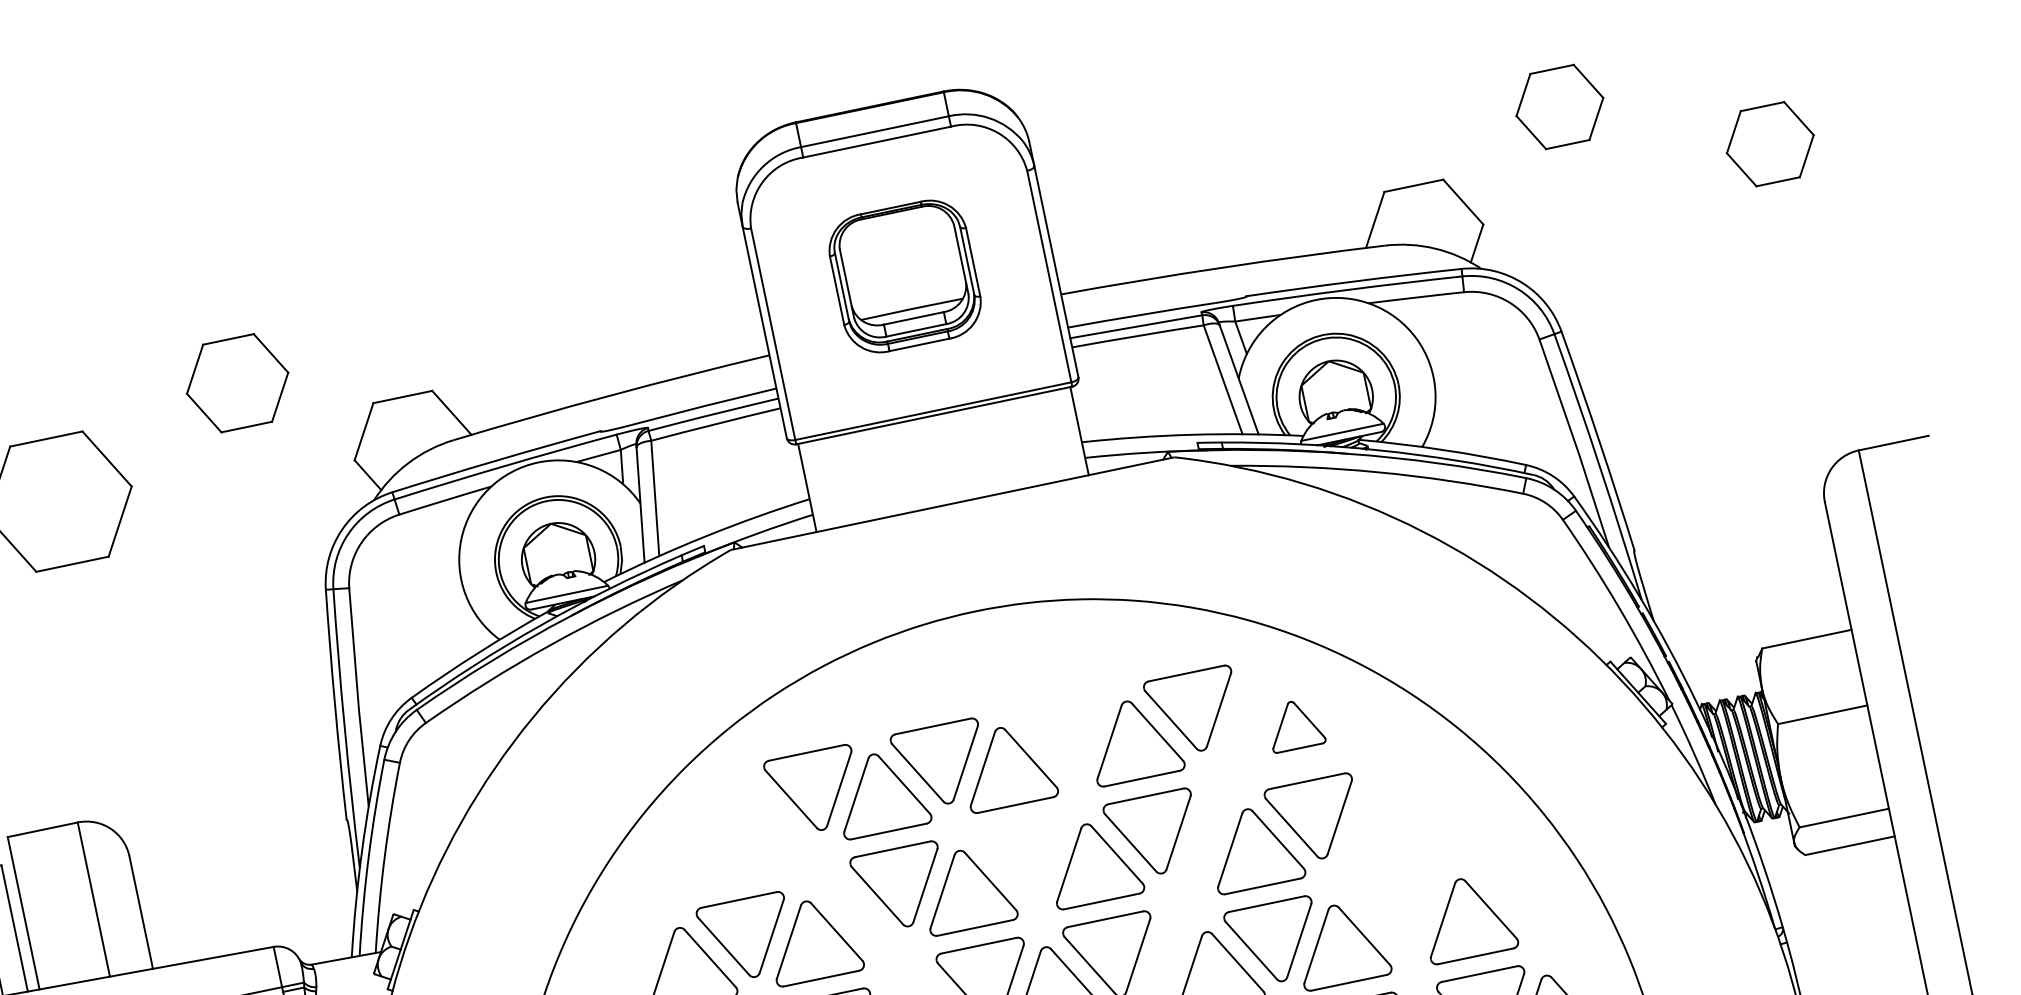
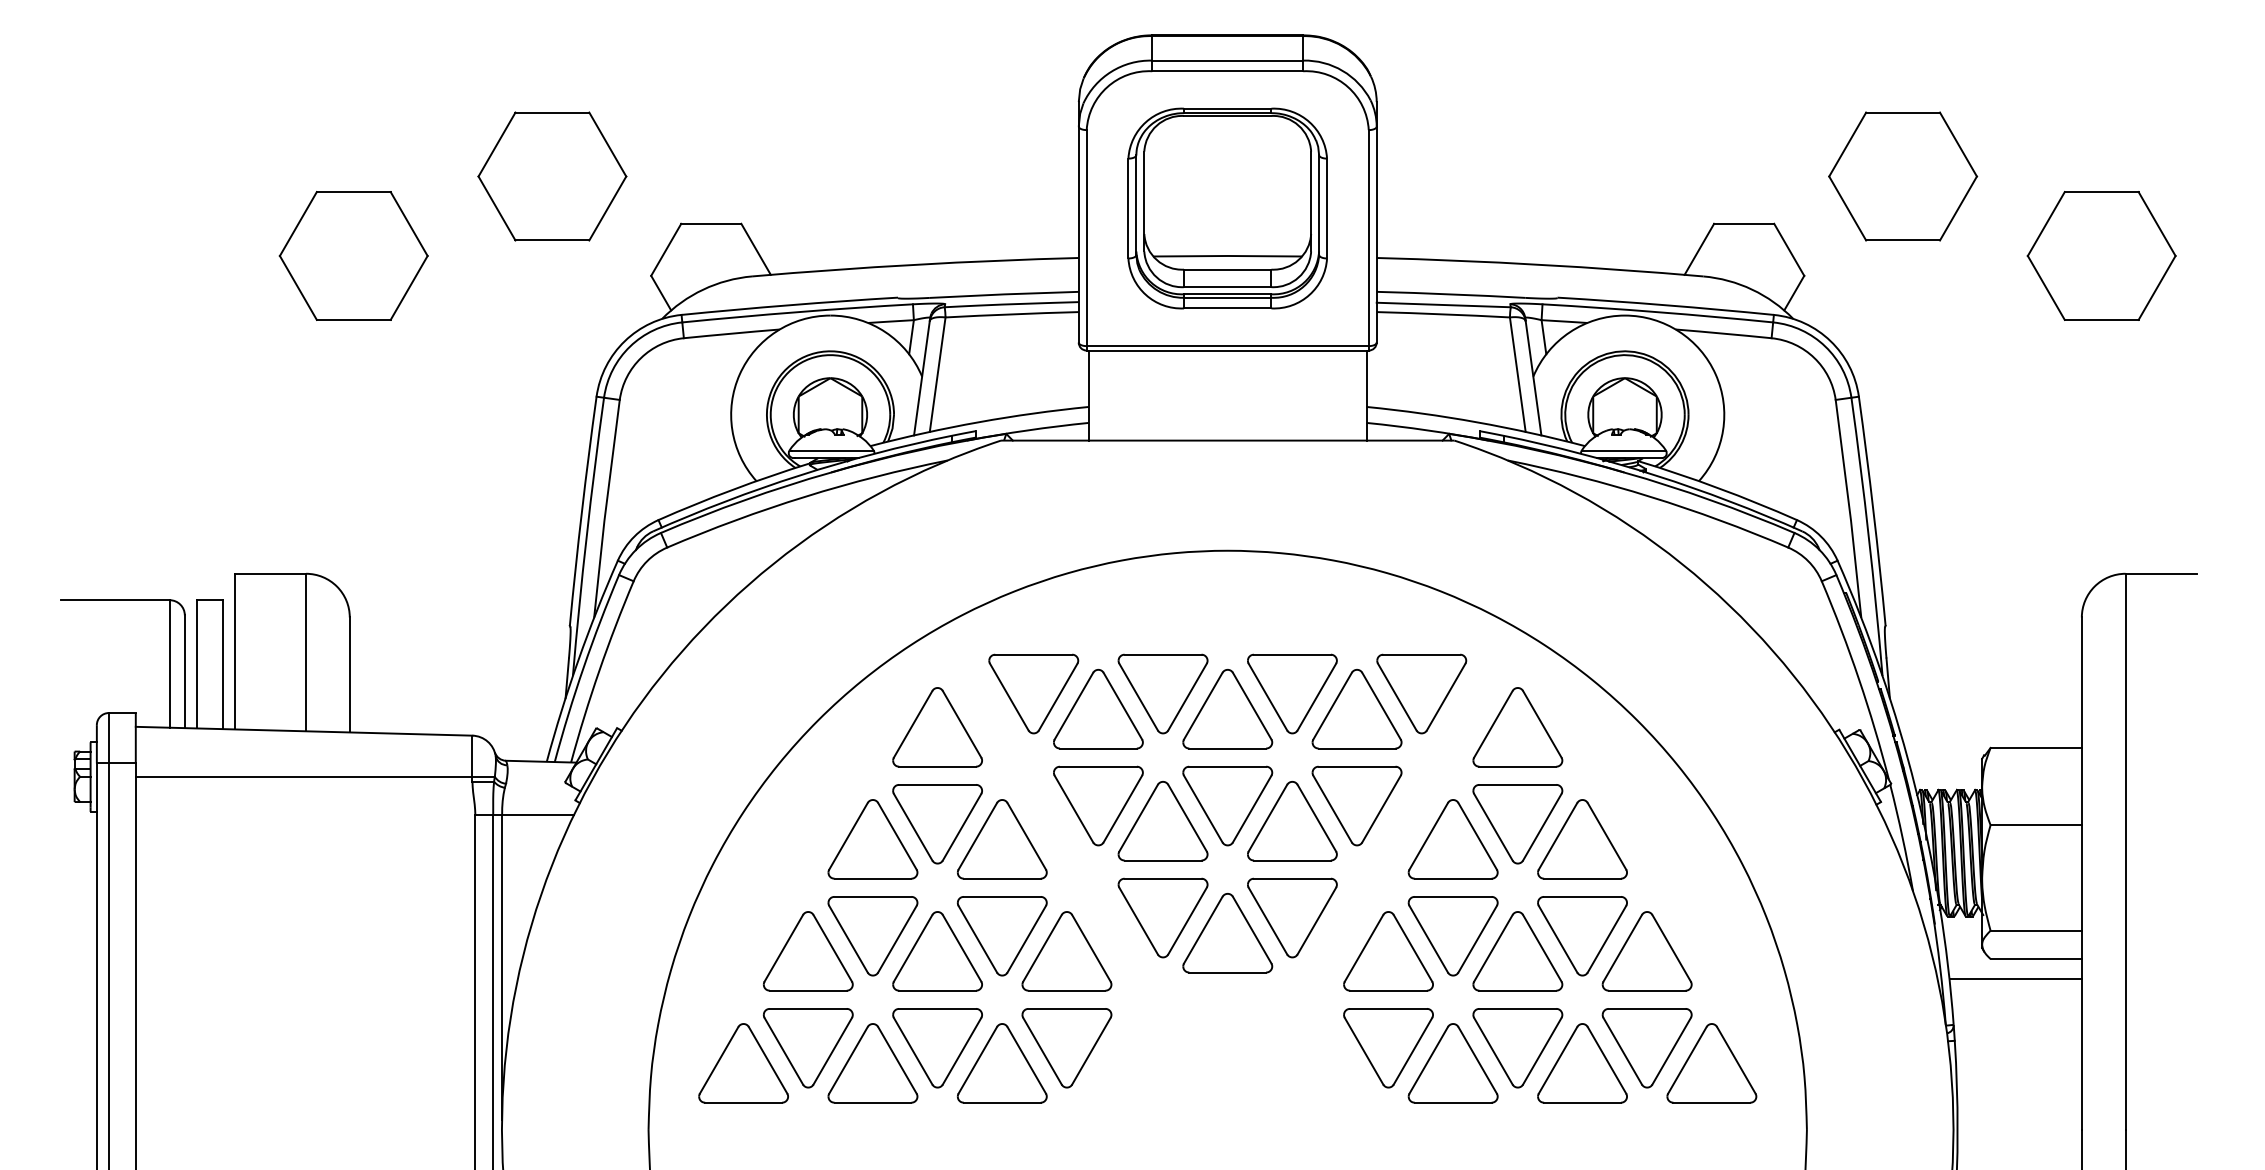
part: (1560, 106) -> (1903, 176), size x1.67
part: (1770, 143) -> (2101, 255), size x1.67
part: (904, 276) -> (1227, 208), size x1.43
part: (237, 383) -> (552, 176), size x1.43
part: (1294, 725) -> (1517, 727), size x1.67
part: (1067, 737) -> (1292, 693), added
part: (1381, 821) -> (1582, 839), added
part: (727, 843) -> (937, 727), added
part: (1027, 860) -> (1227, 805), added
line: (1833, 870) -> (2015, 979), added
part: (1401, 916) -> (1582, 936), added

